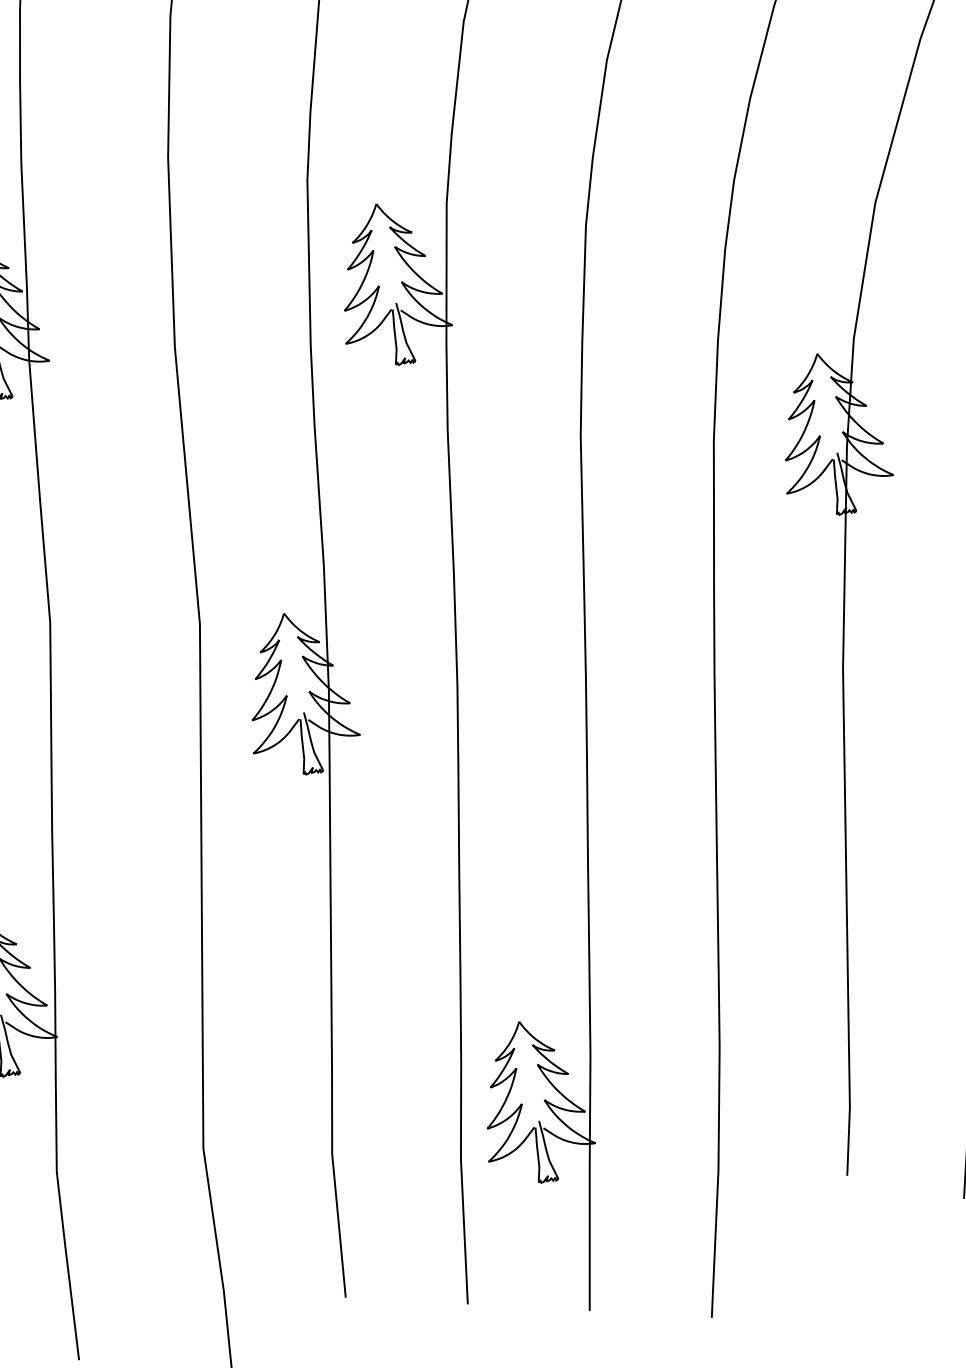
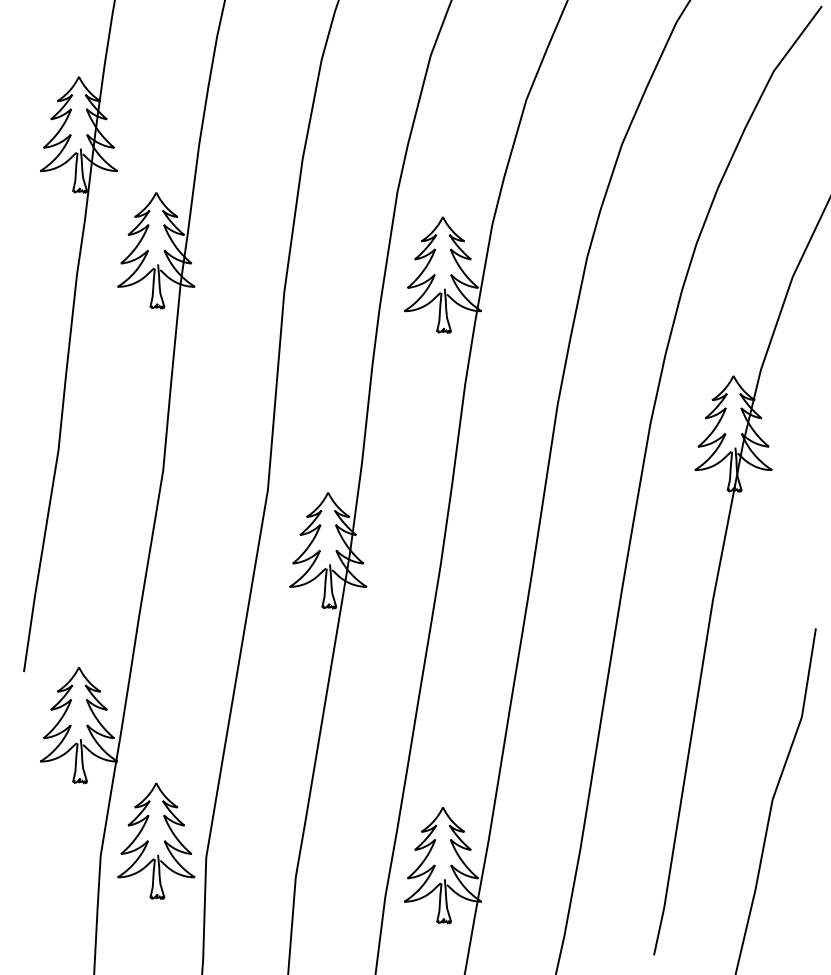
part: (130, 1136) -> (156, 840), added

